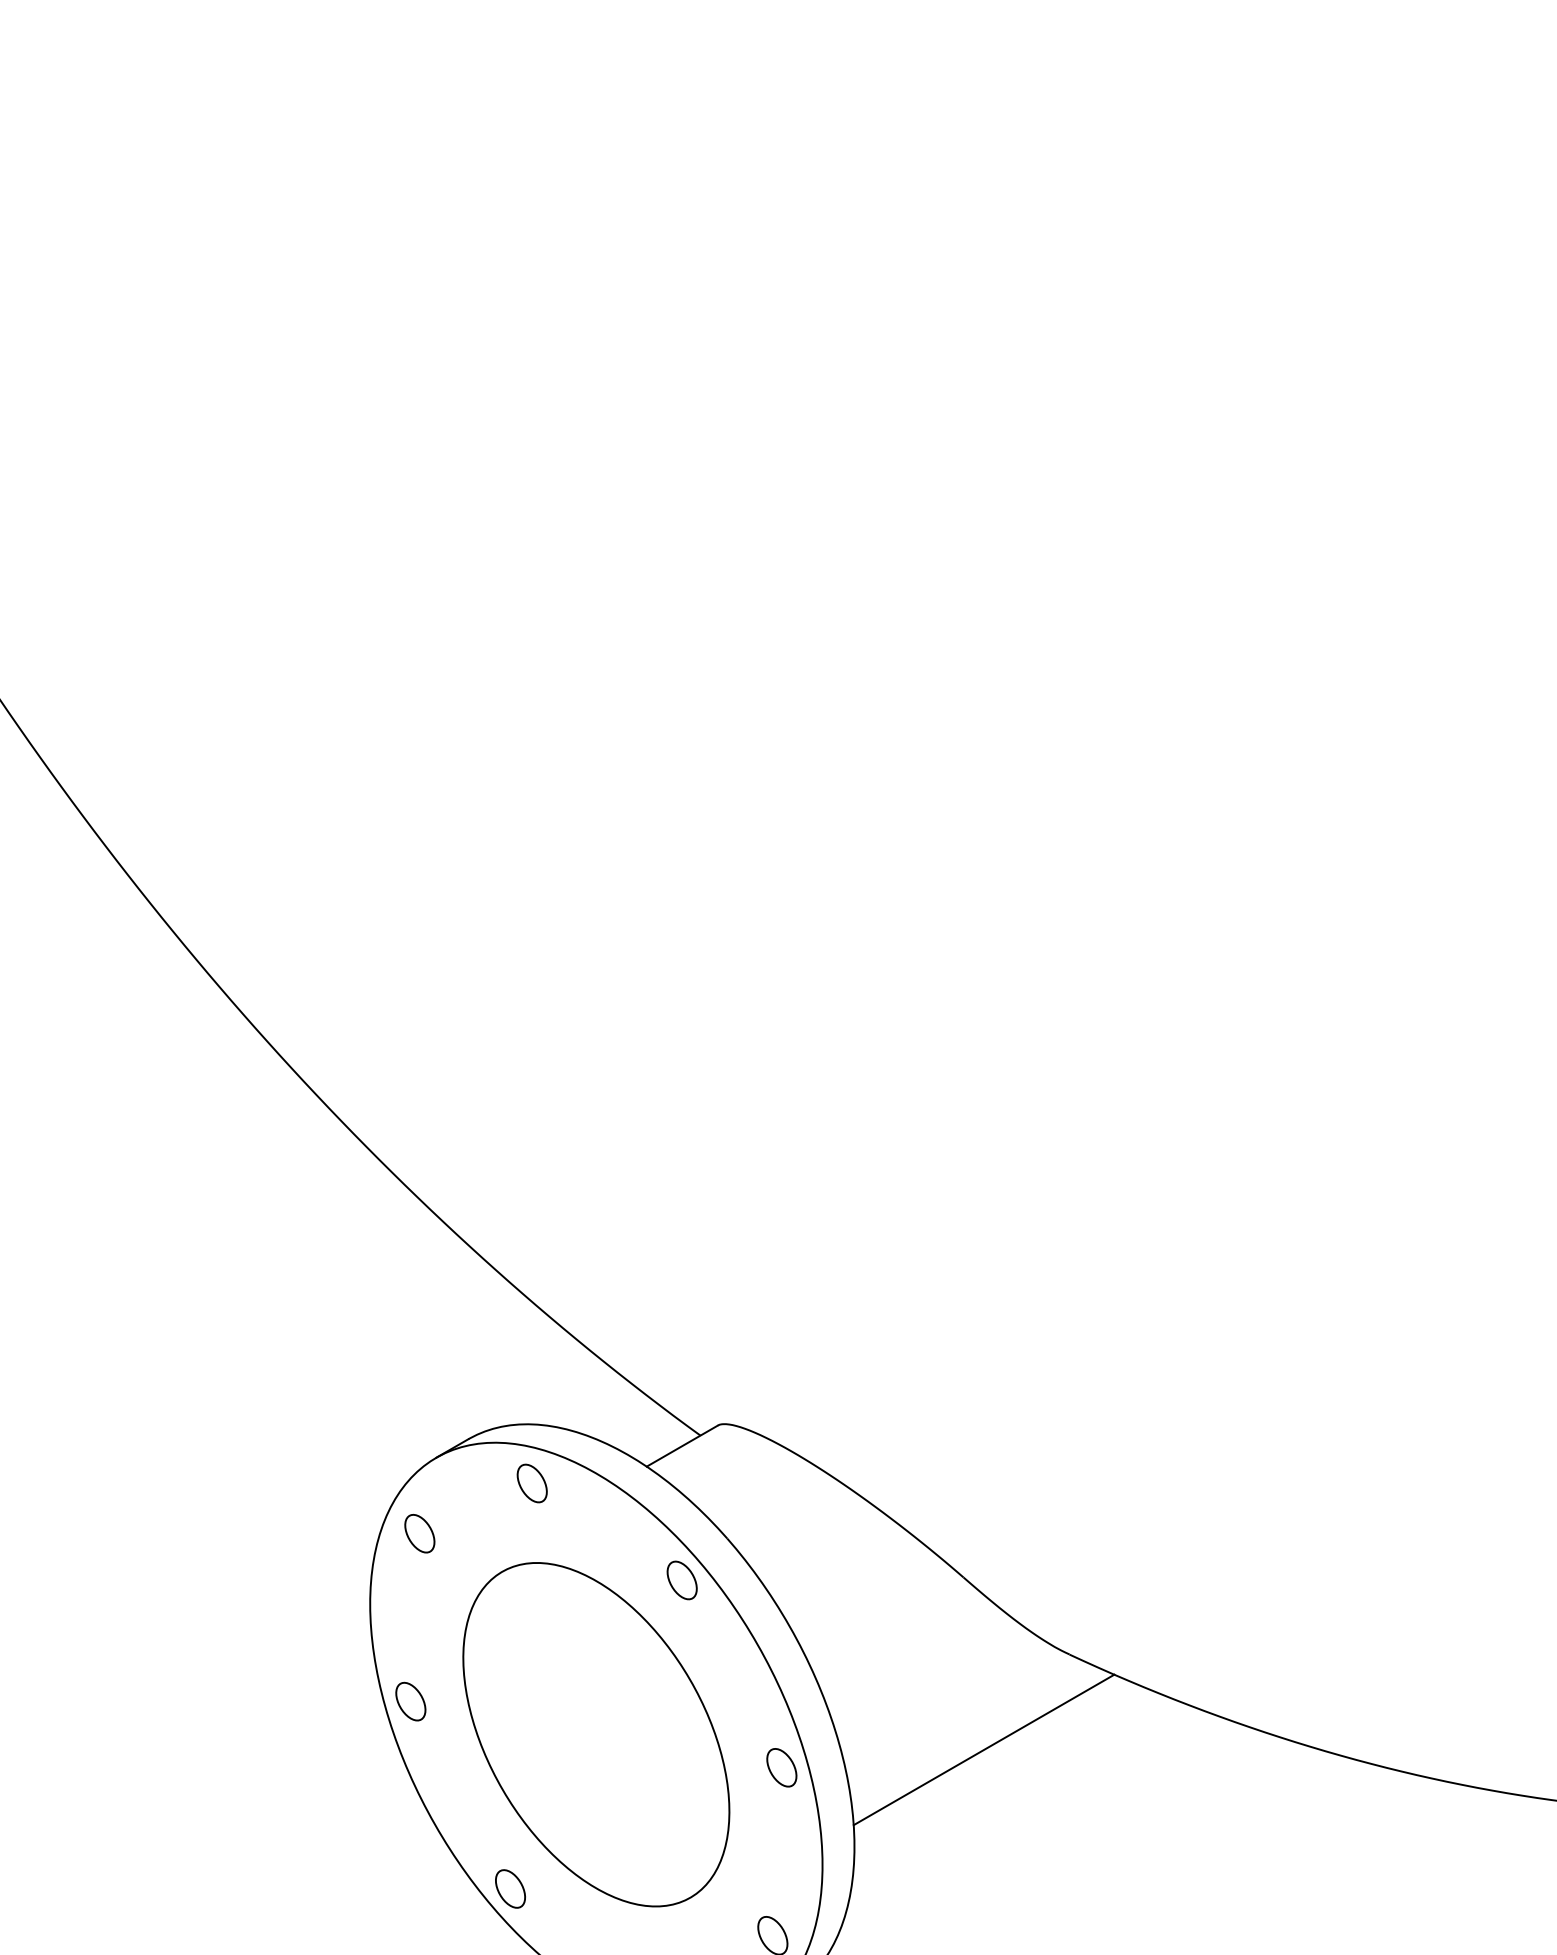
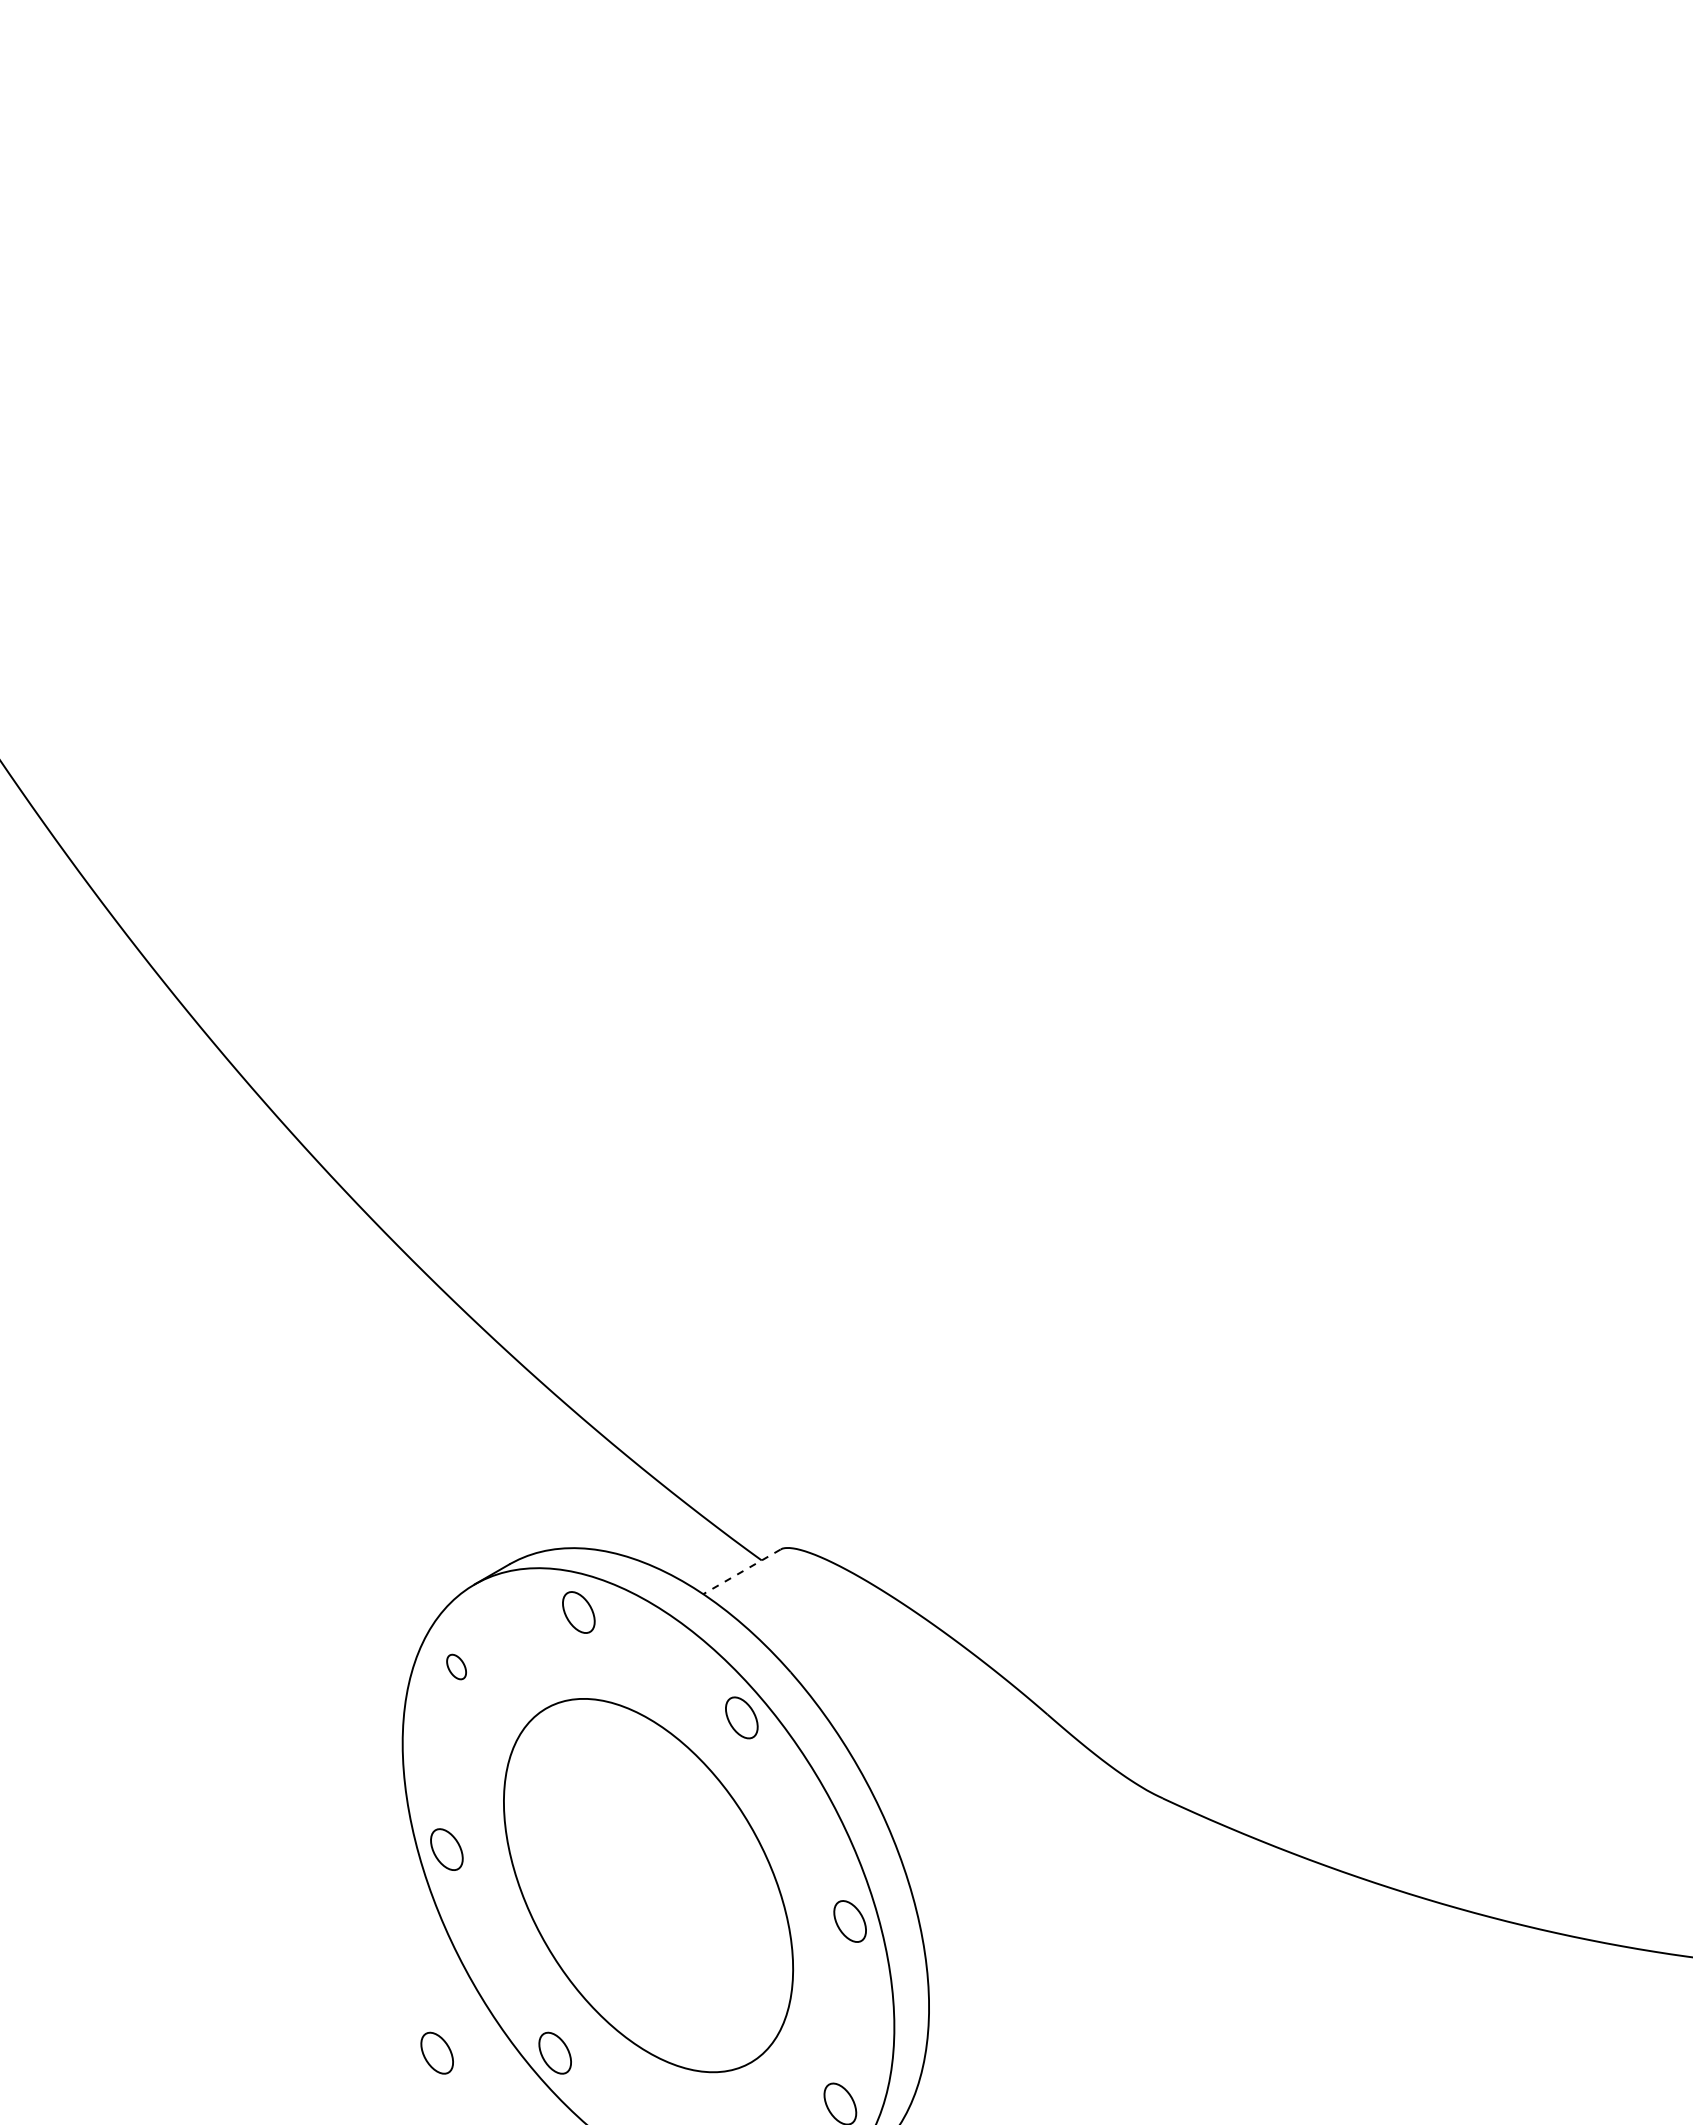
line: (681, 1445) -> (741, 1571), solid -> dashed
part: (419, 1533) -> (456, 1666), size x0.6
line: (983, 1749) -> (1069, 1901), removed
part: (401, 1888) -> (436, 2052), added

